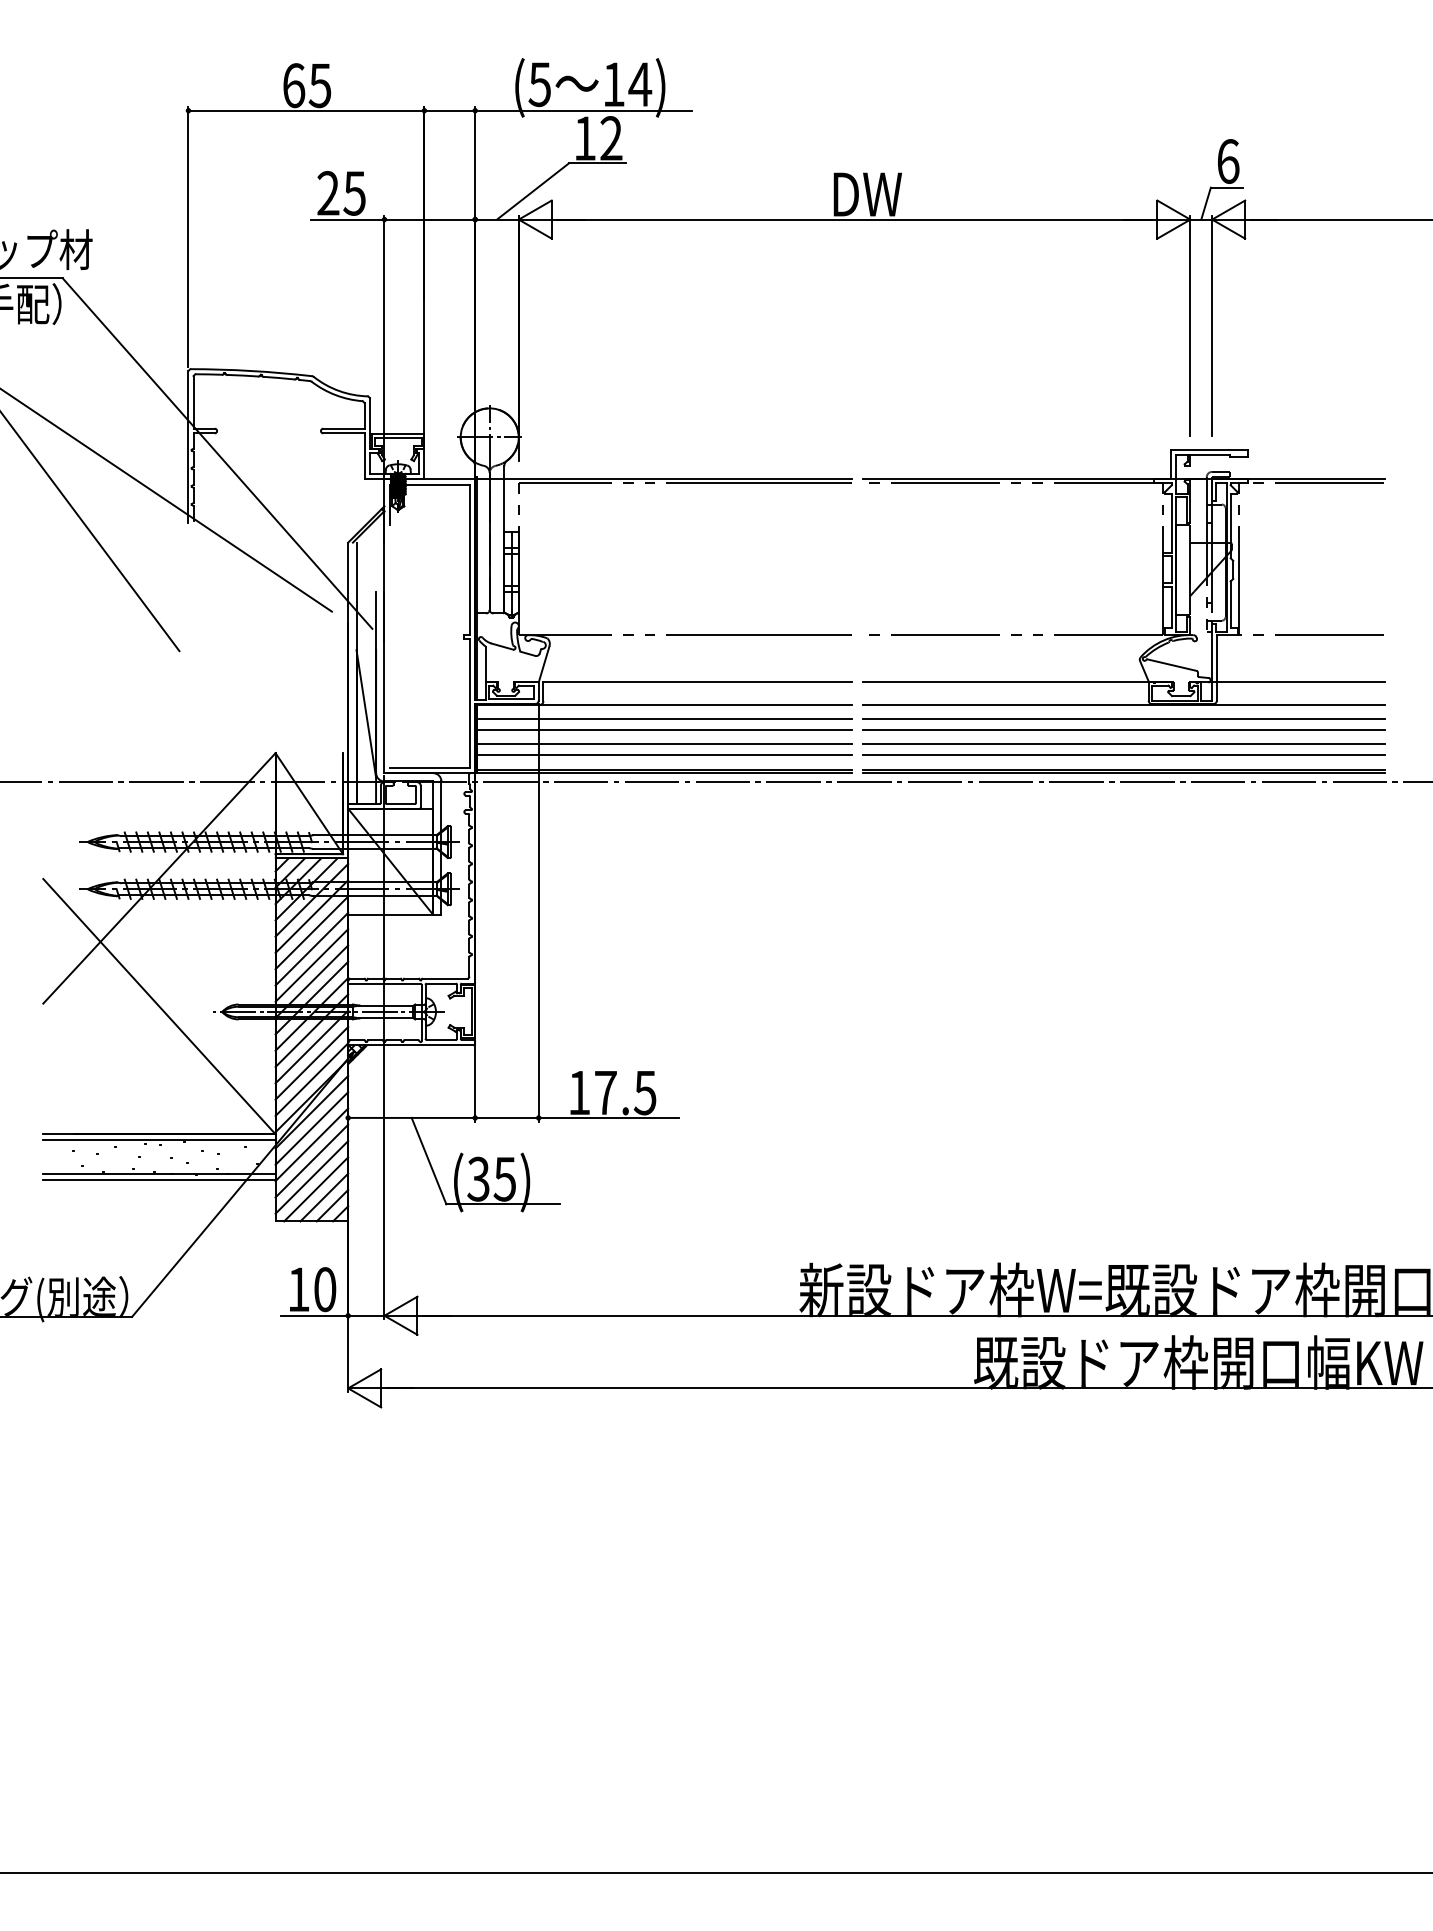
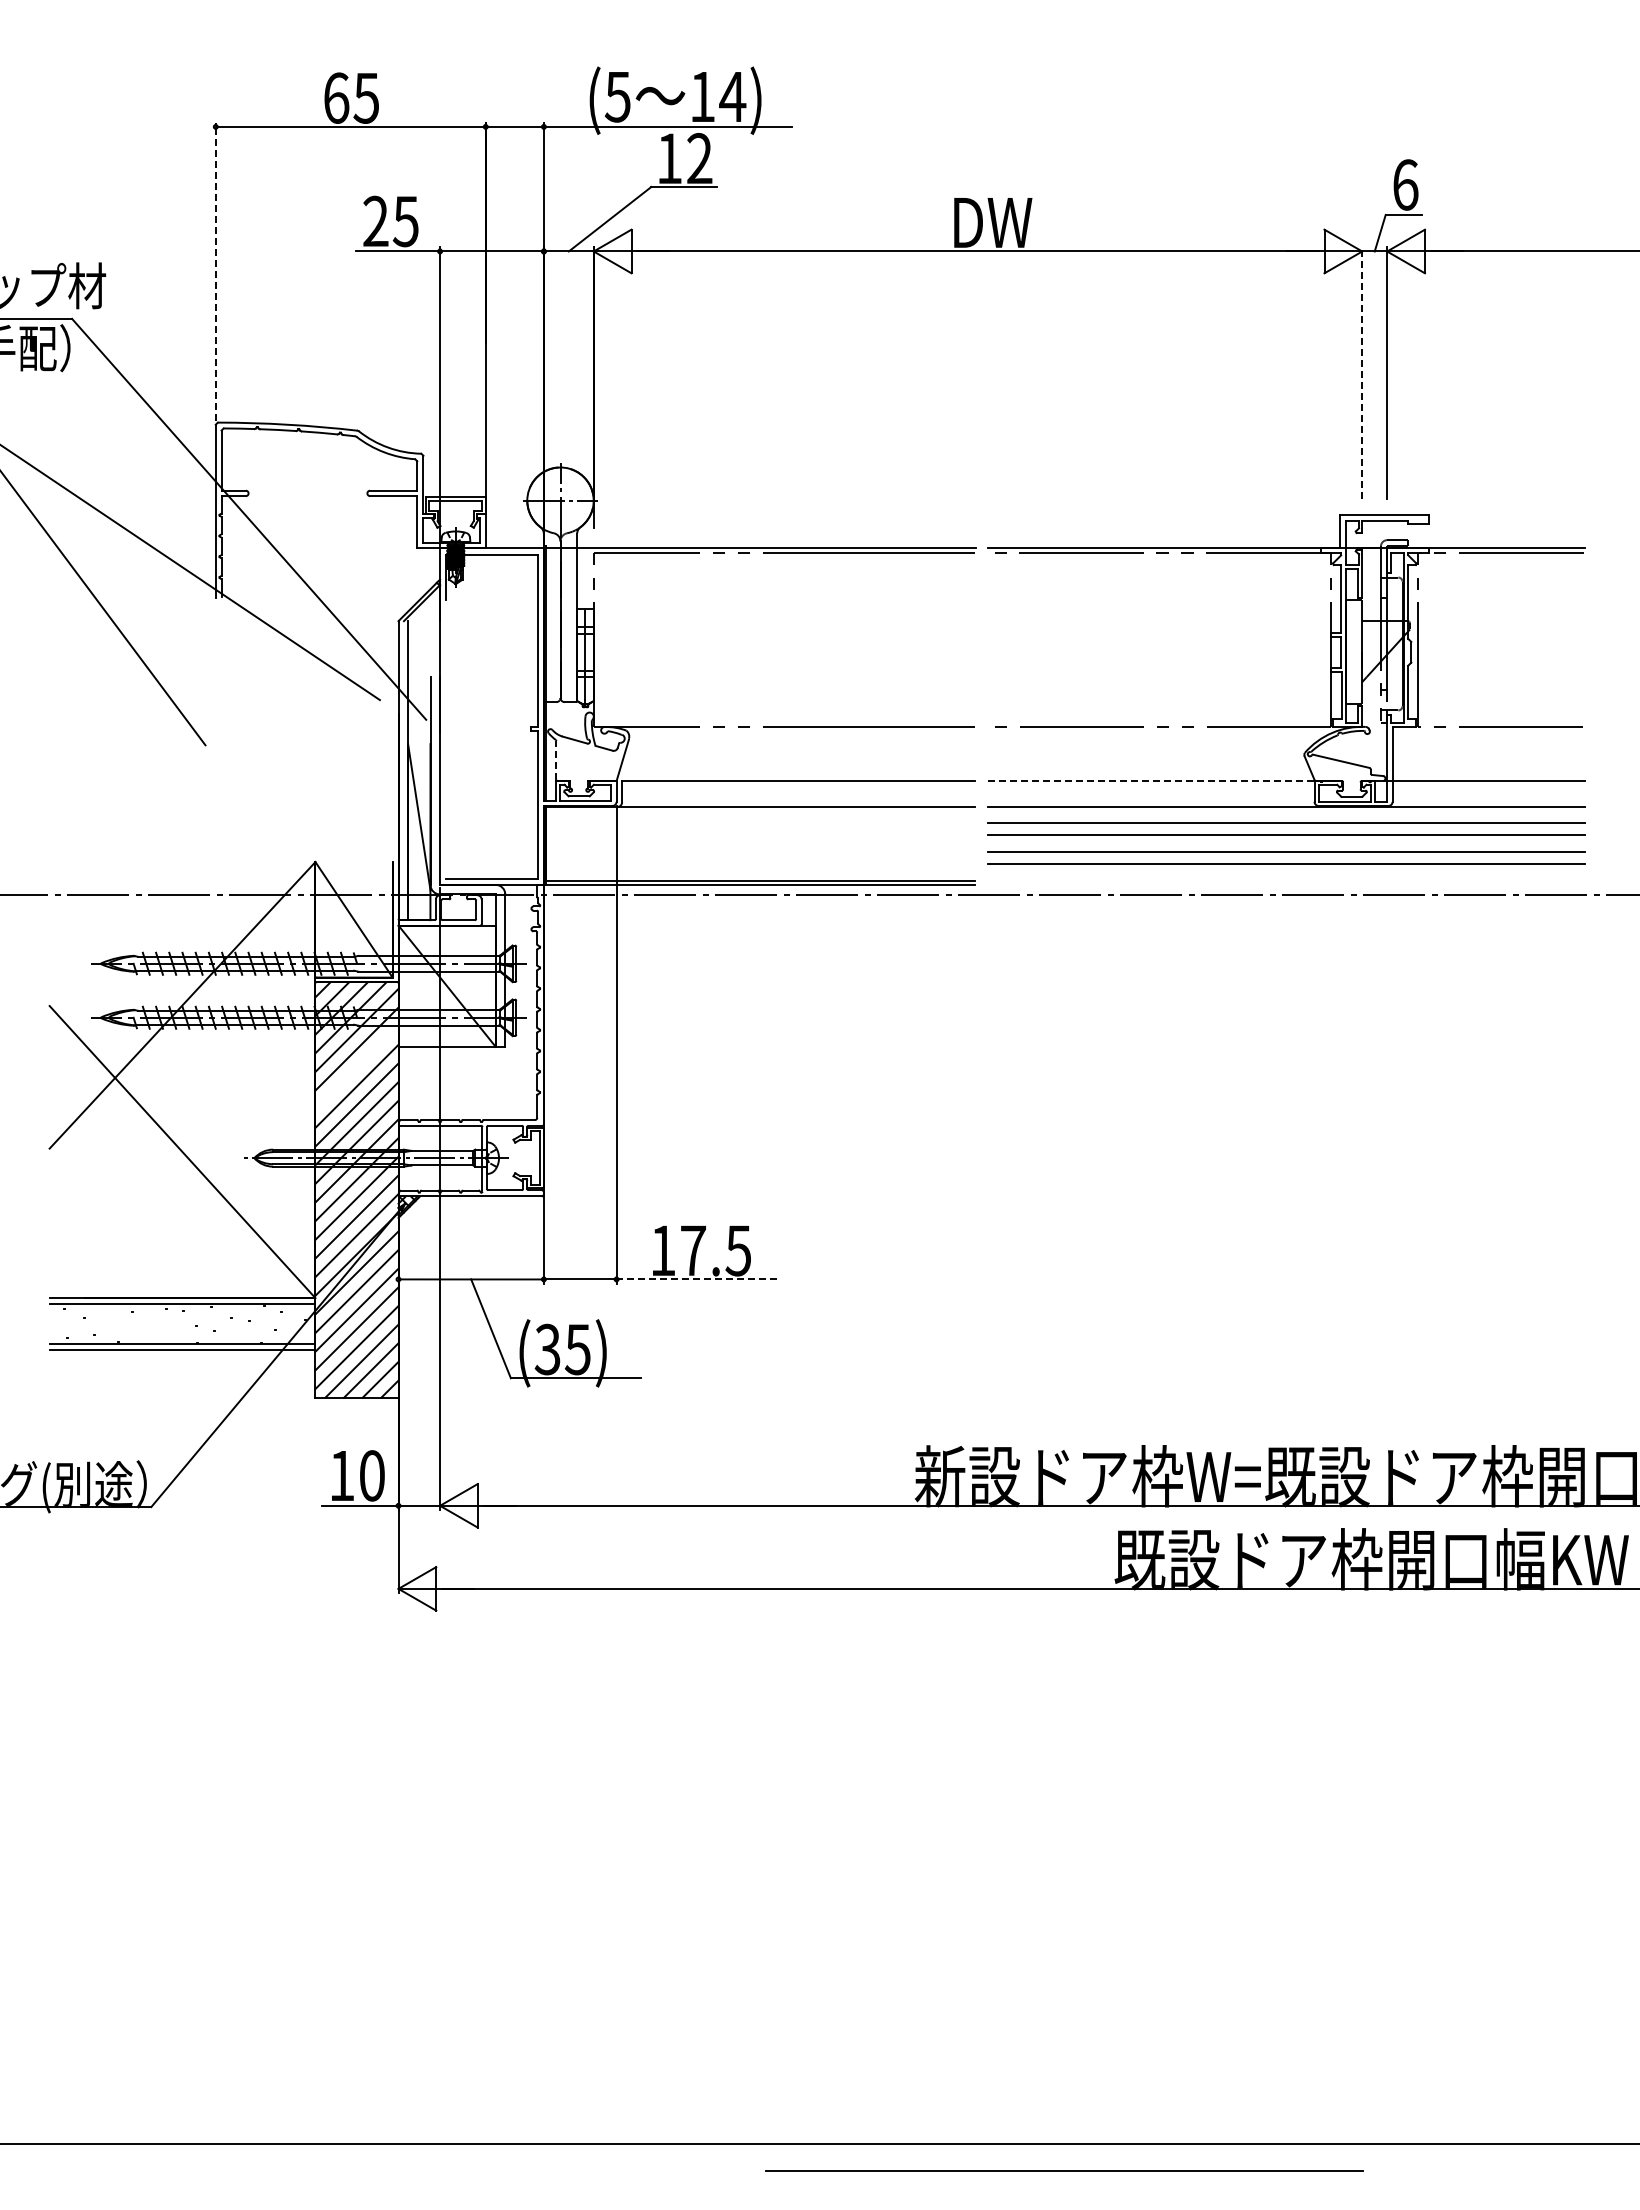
line: (188, 237) -> (215, 271), solid -> dashed
line: (1190, 325) -> (1362, 372), solid -> dashed
line: (486, 663) -> (556, 759), solid -> dashed
line: (1008, 682) -> (1154, 781), solid -> dashed
line: (664, 718) -> (760, 822), removed
line: (664, 729) -> (760, 835), removed
line: (664, 743) -> (760, 851), removed
line: (664, 755) -> (760, 864), removed
part: (1124, 771) -> (1286, 882), removed
line: (311, 932) -> (356, 1067), removed
line: (608, 1117) -> (696, 1279), solid -> dashed
line: (930, 1896) -> (1064, 2170), added

